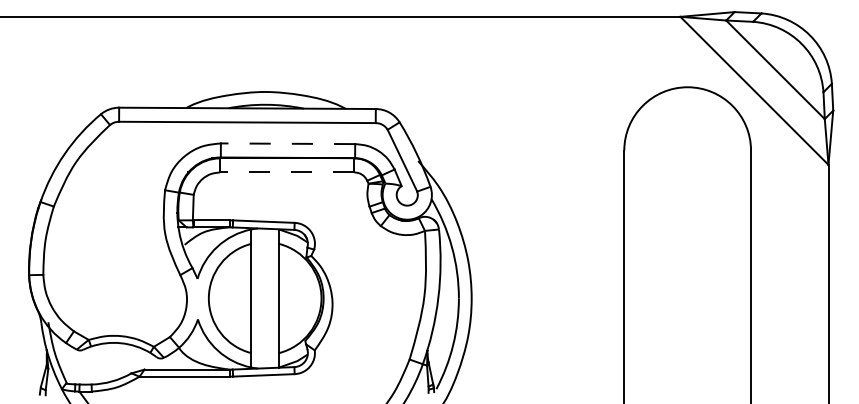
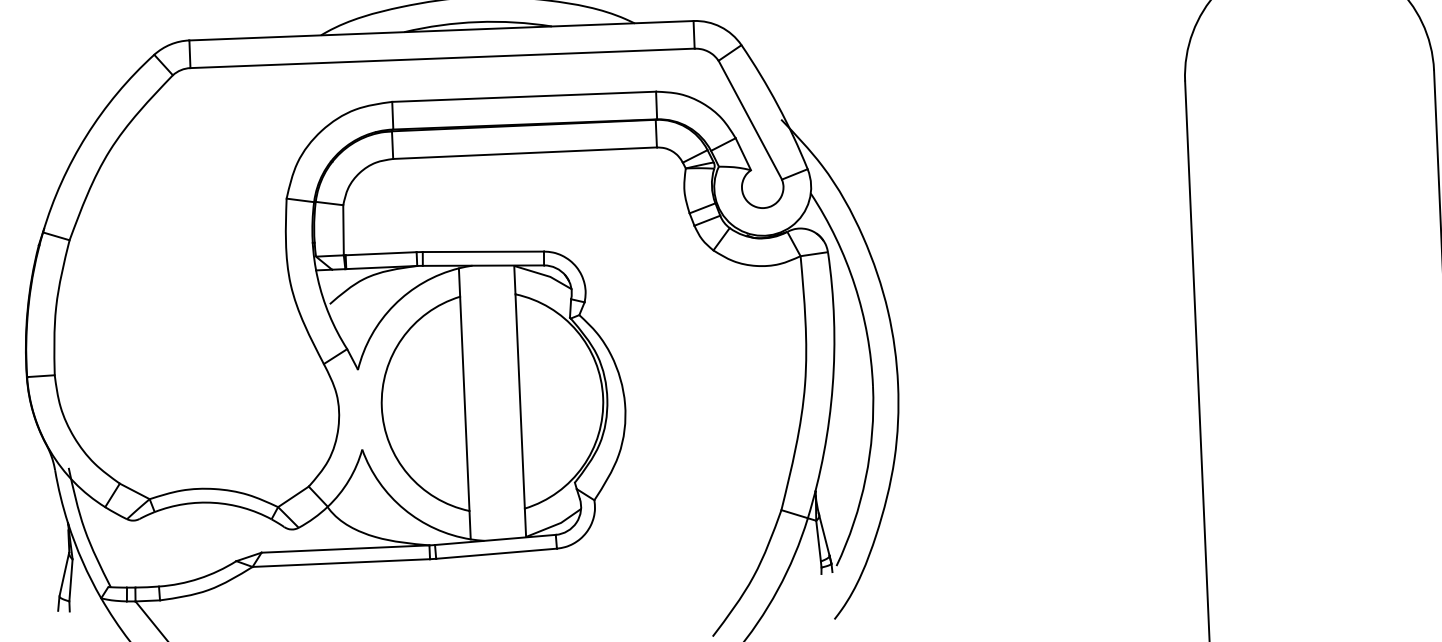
line: (287, 143) -> (523, 96), dashed -> solid
line: (286, 172) -> (523, 153), dashed -> solid

